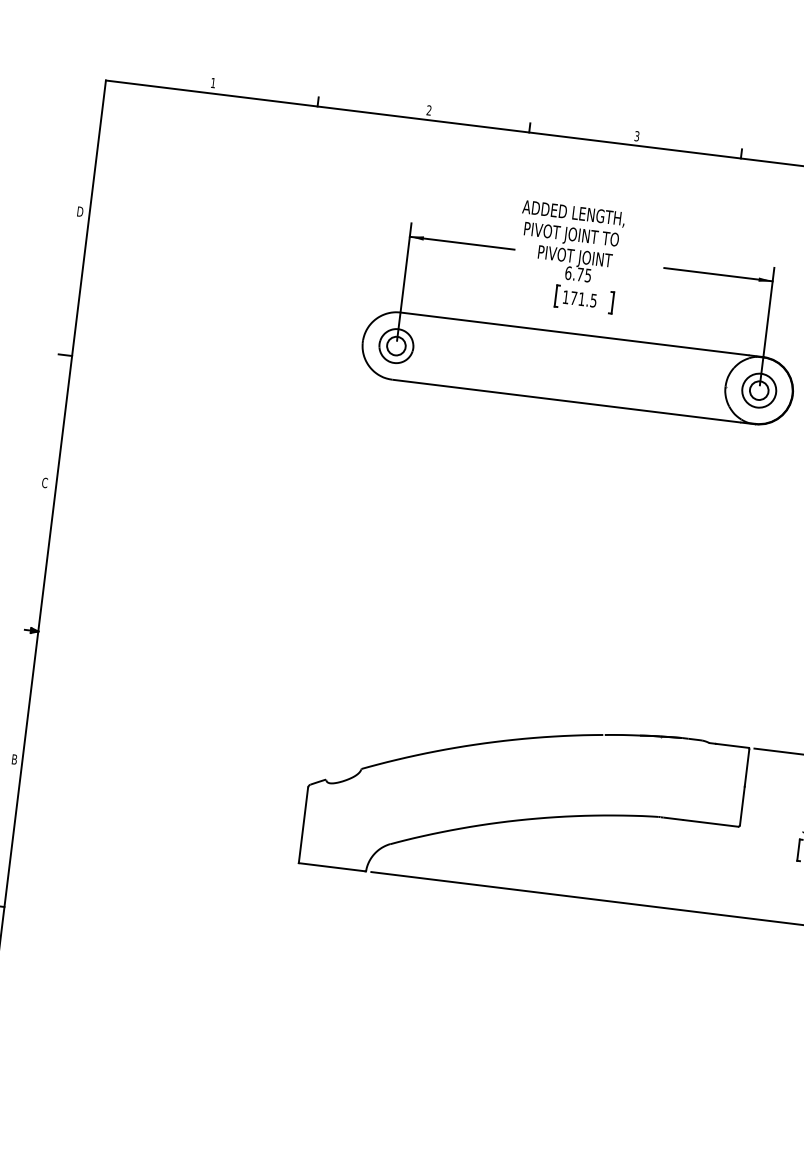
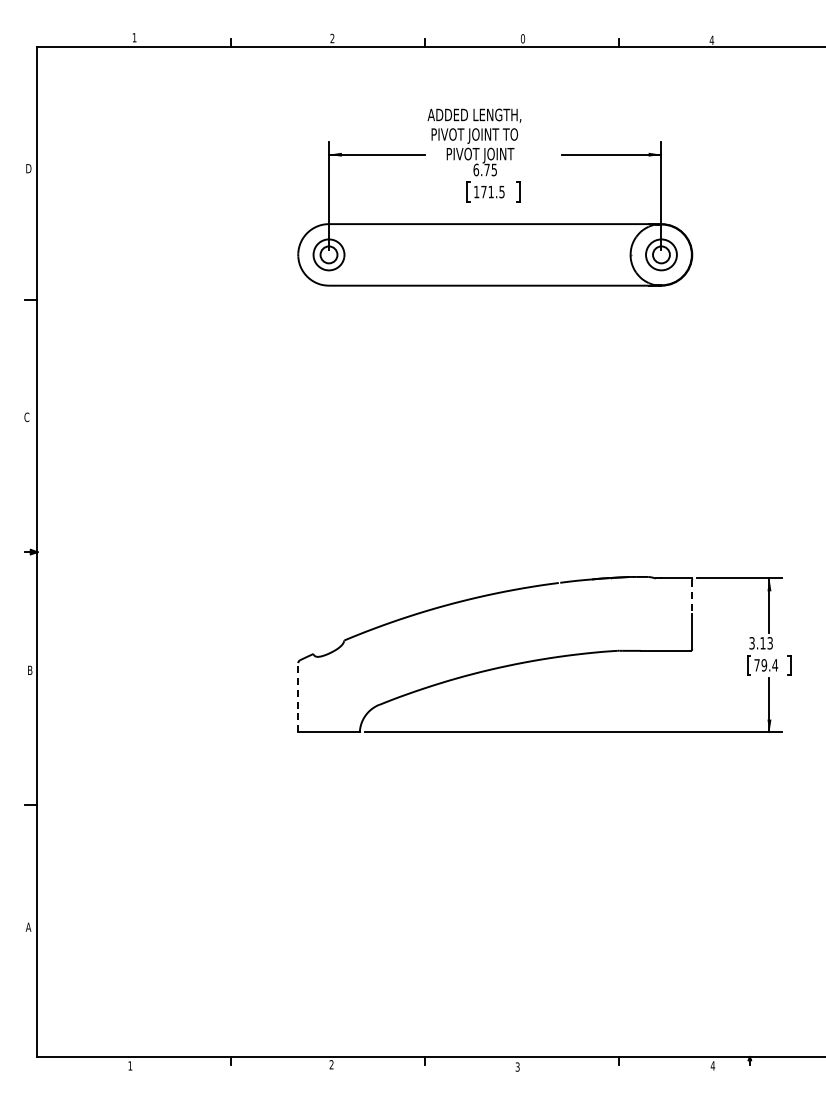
text: (636, 135) -> (522, 38), 3 -> 0
line: (747, 767) -> (692, 596), solid -> dashed
line: (303, 825) -> (298, 697), solid -> dashed

